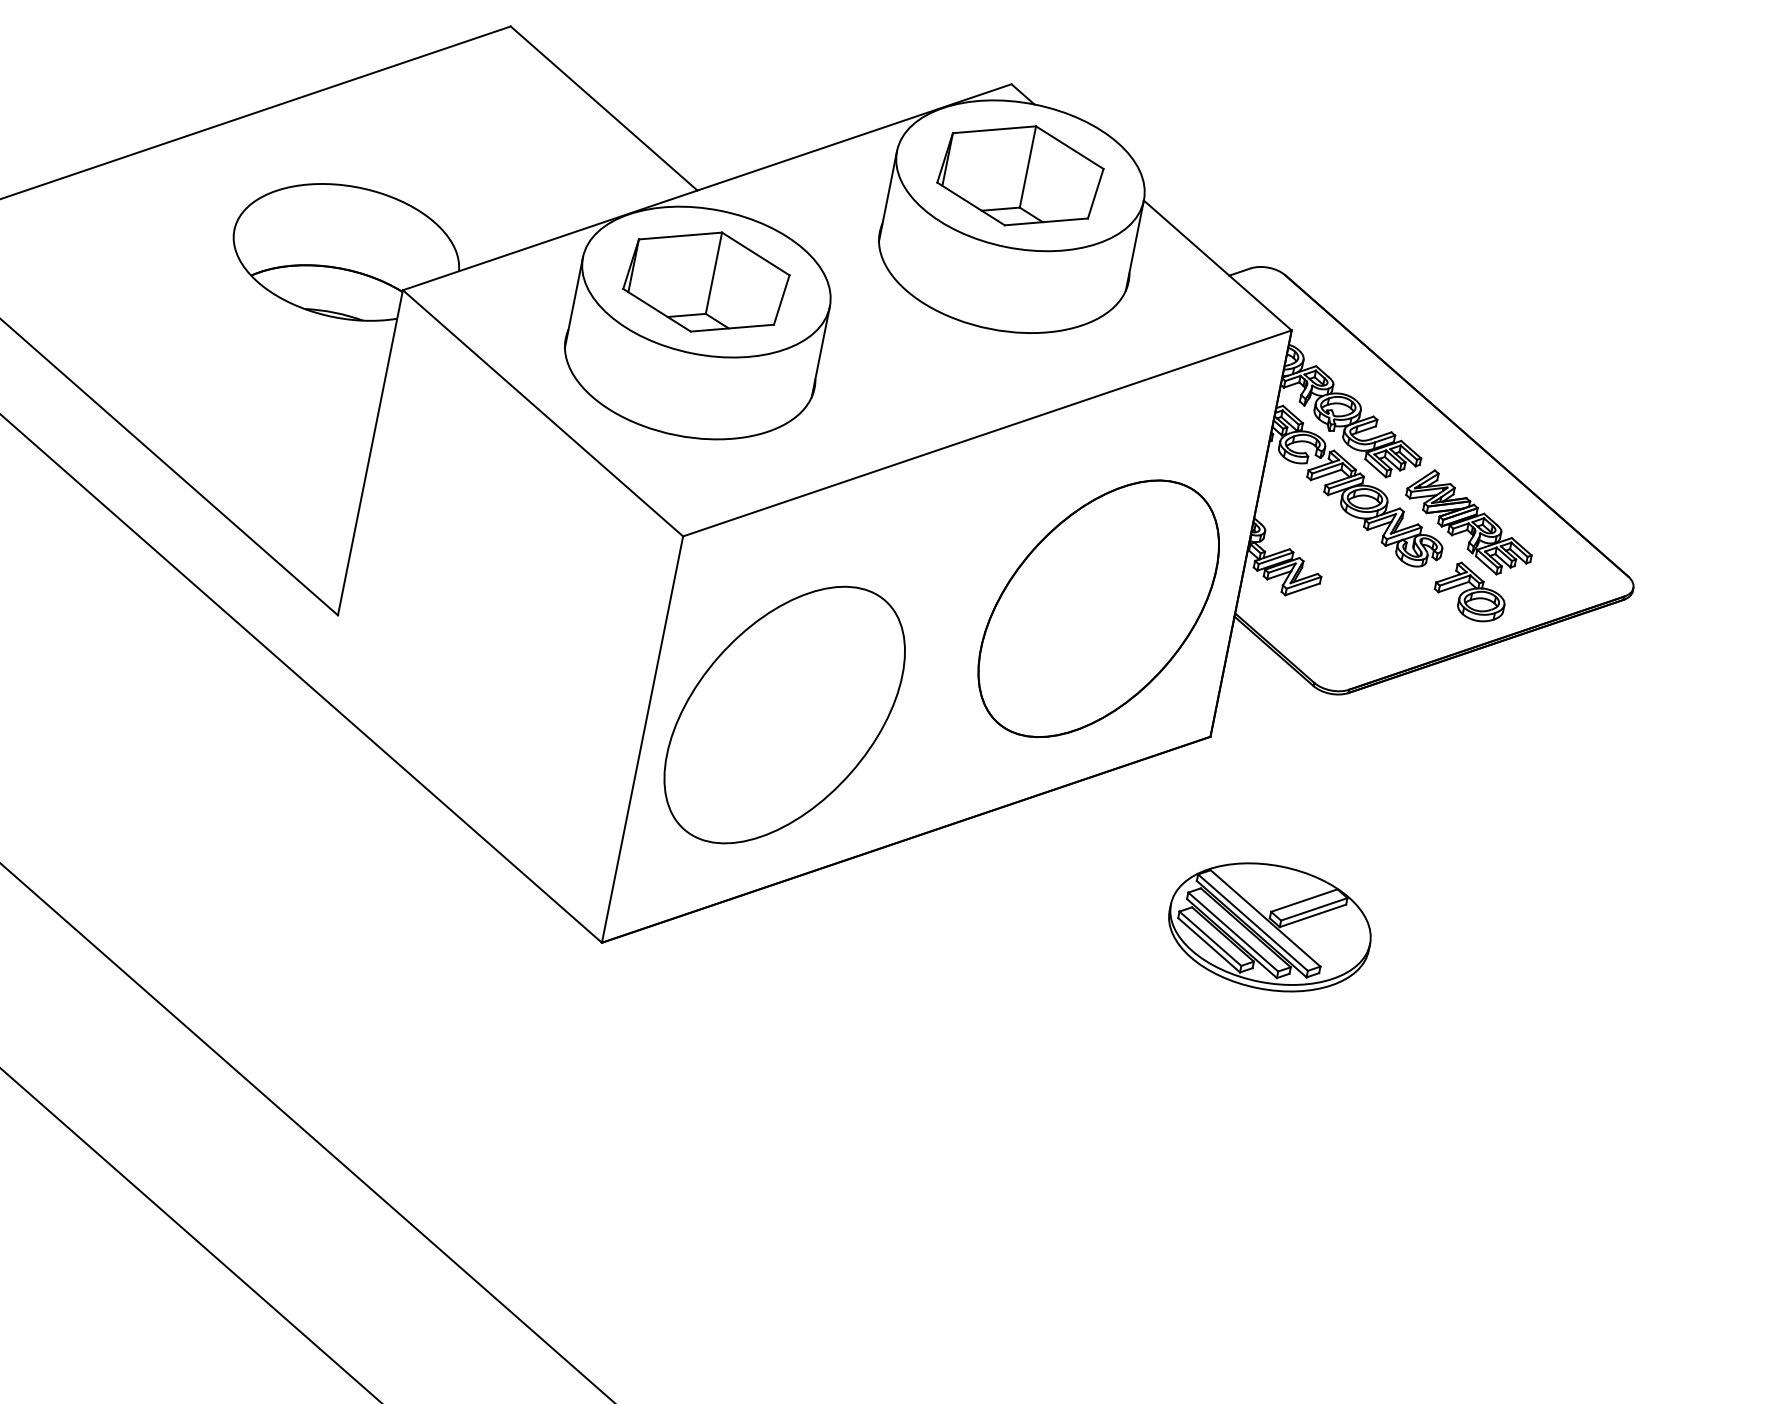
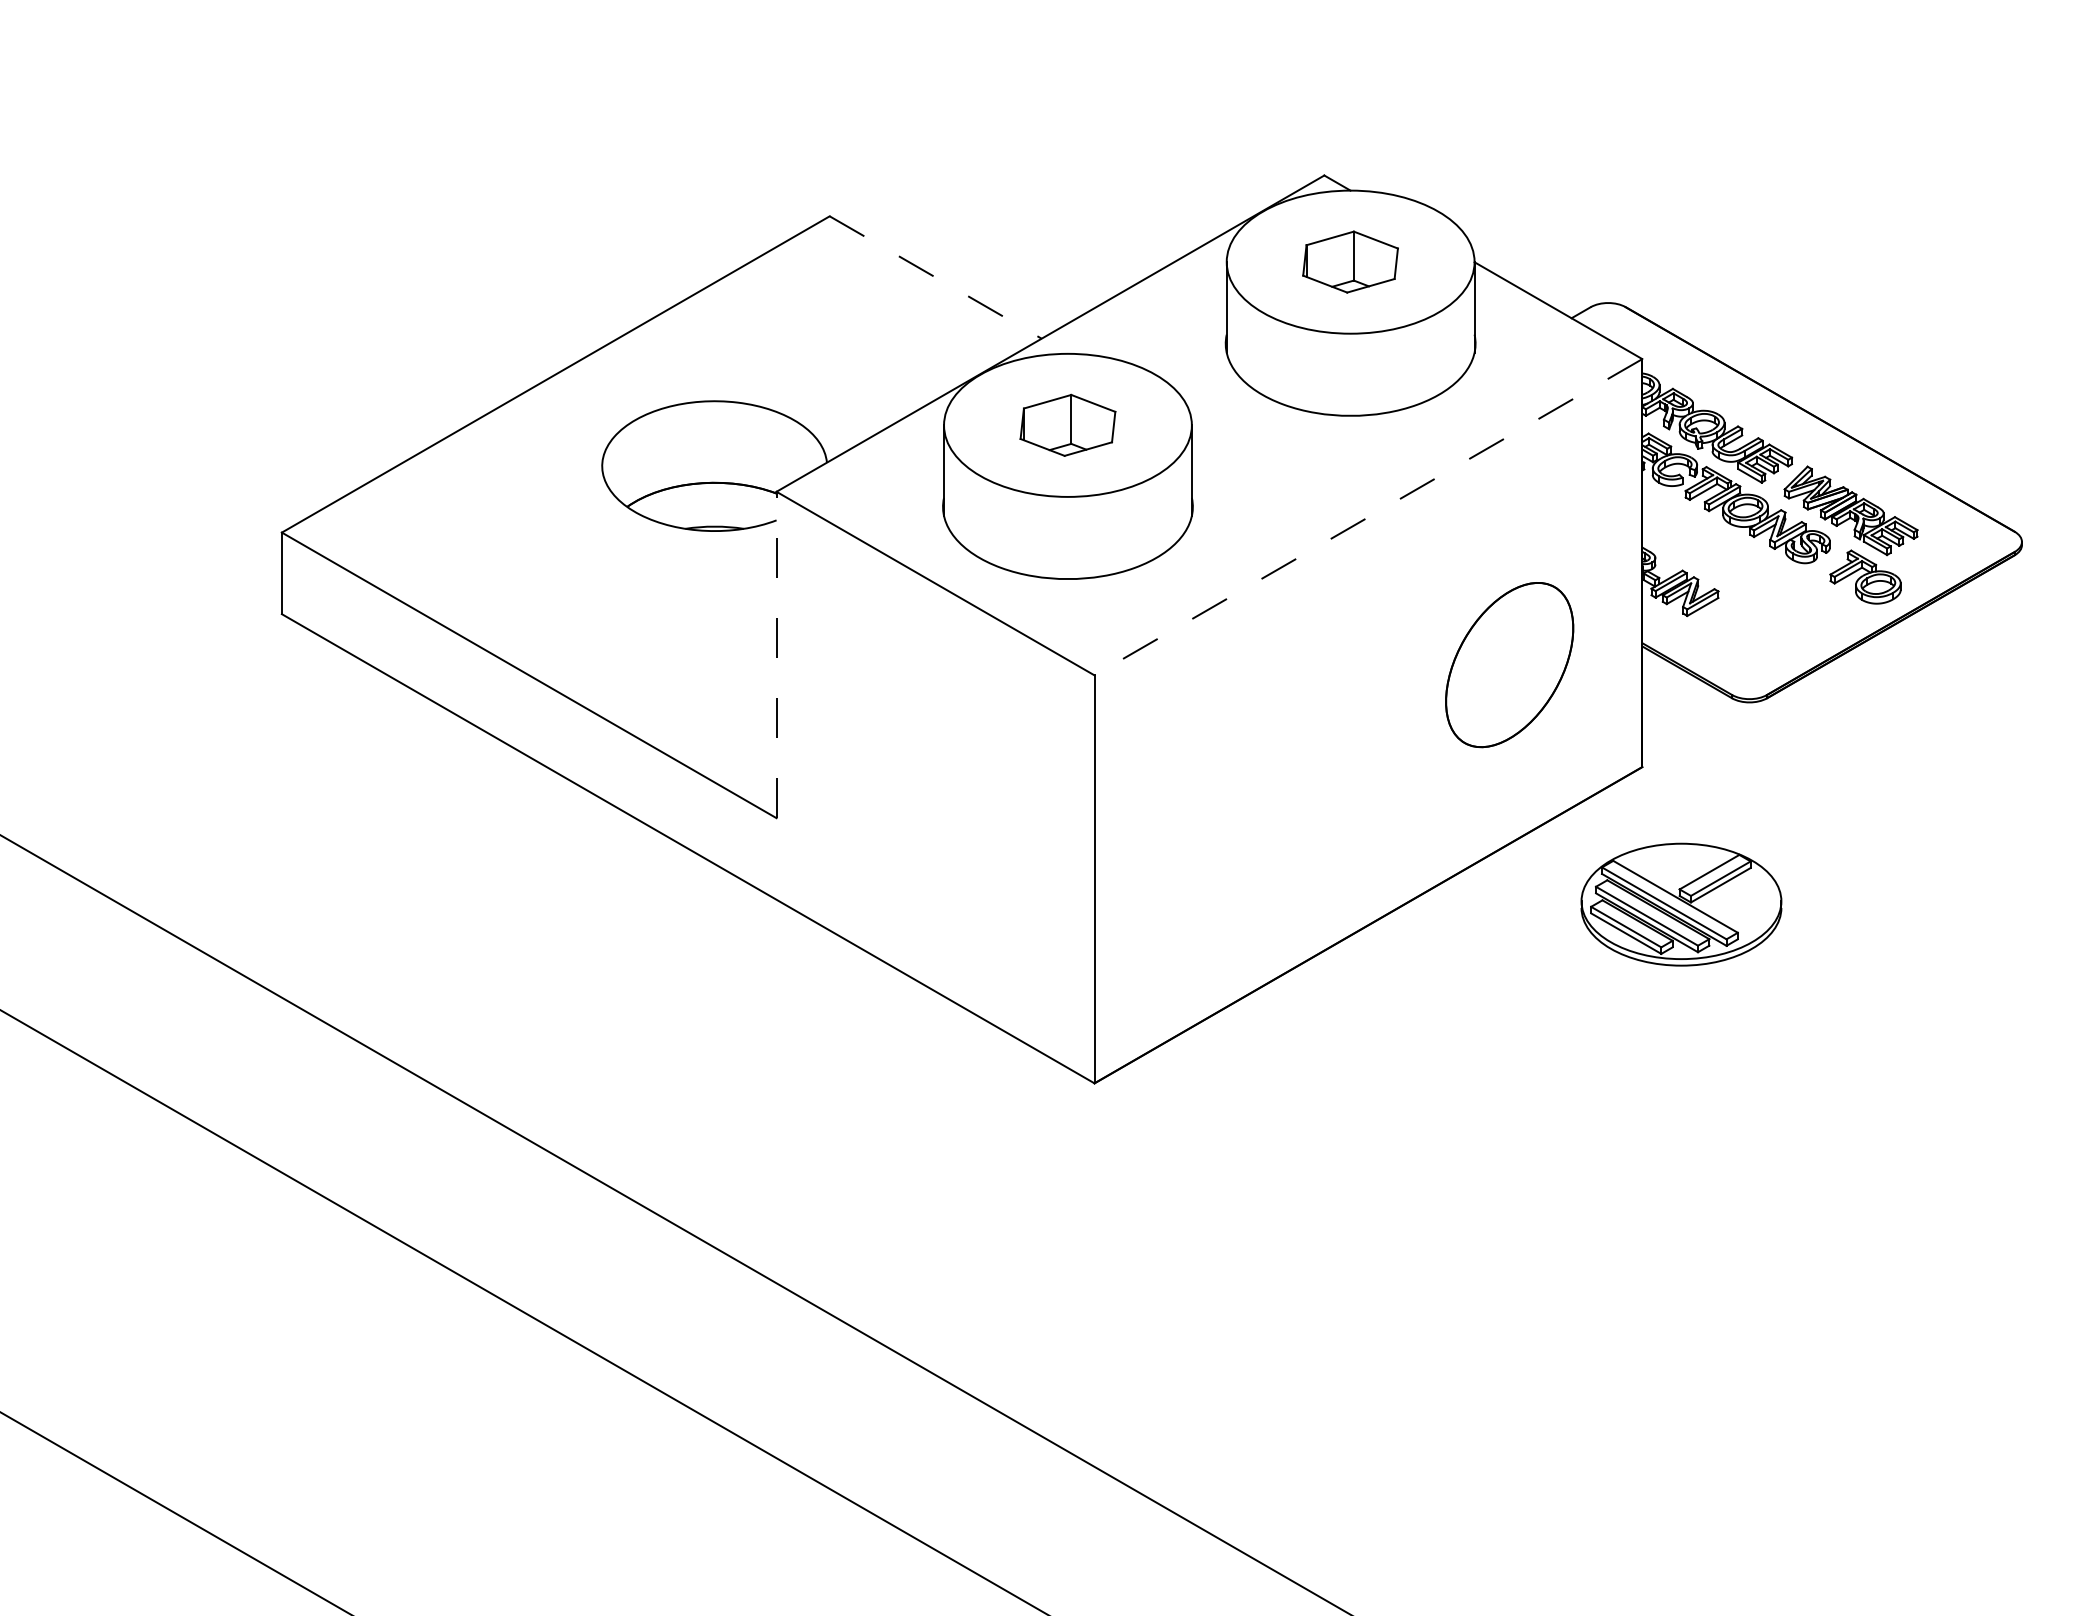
line: (604, 108) -> (936, 277), solid -> dashed
part: (1020, 175) -> (1350, 261), size x0.6
part: (705, 282) -> (1067, 425), size x0.6
line: (987, 433) -> (1368, 517), solid -> dashed
line: (370, 452) -> (776, 654), solid -> dashed
part: (1098, 608) -> (1509, 664), size x0.6
part: (784, 715) -> (1226, 828), removed
part: (1269, 927) -> (1681, 904), moved

